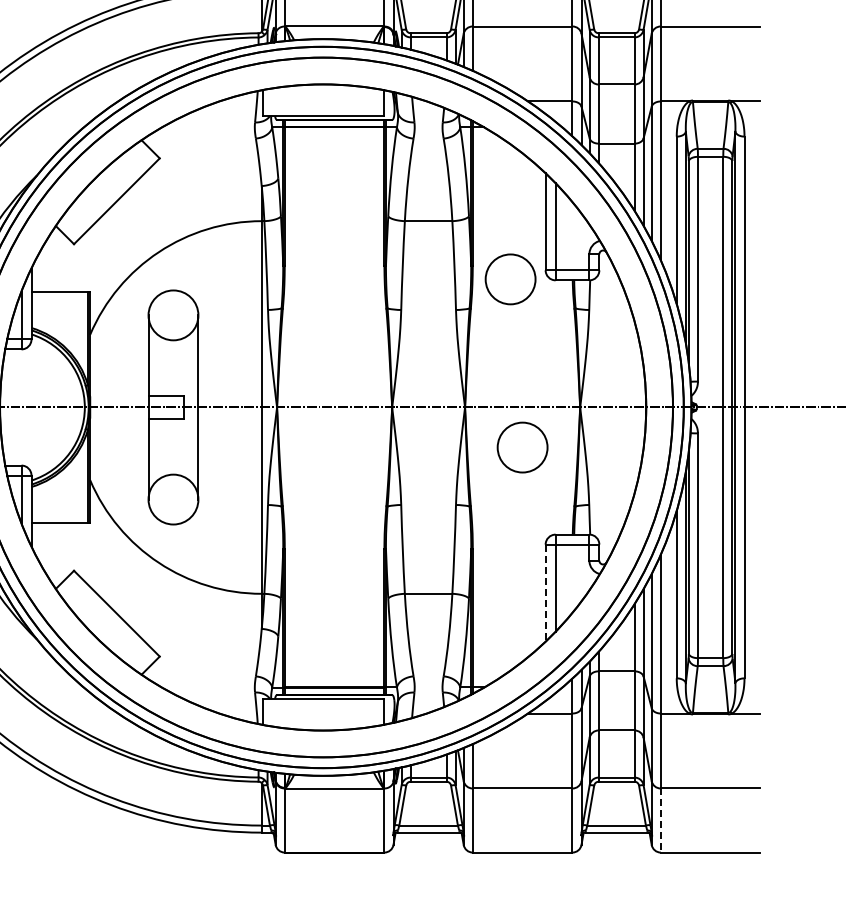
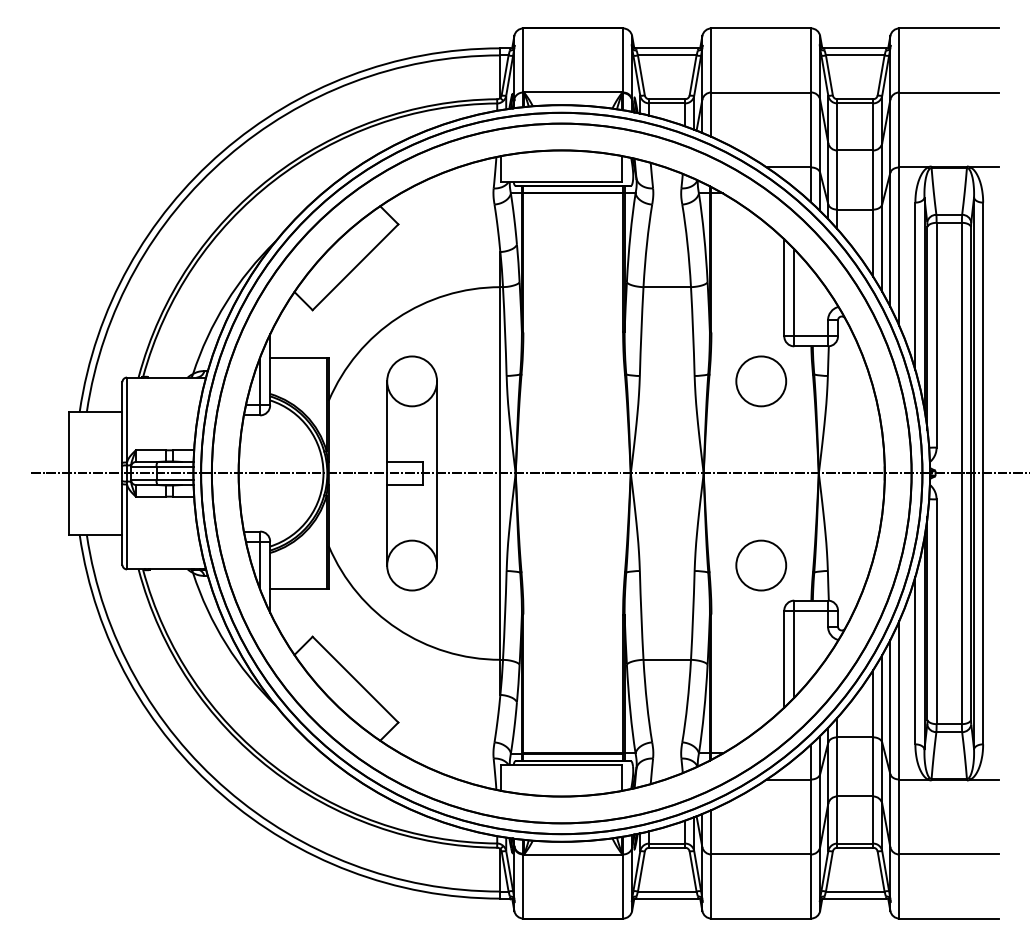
circle: (510, 279) -> (761, 381), moved
circle: (522, 447) -> (761, 565), moved
line: (545, 593) -> (784, 659), dashed -> solid
line: (660, 821) -> (899, 887), dashed -> solid

